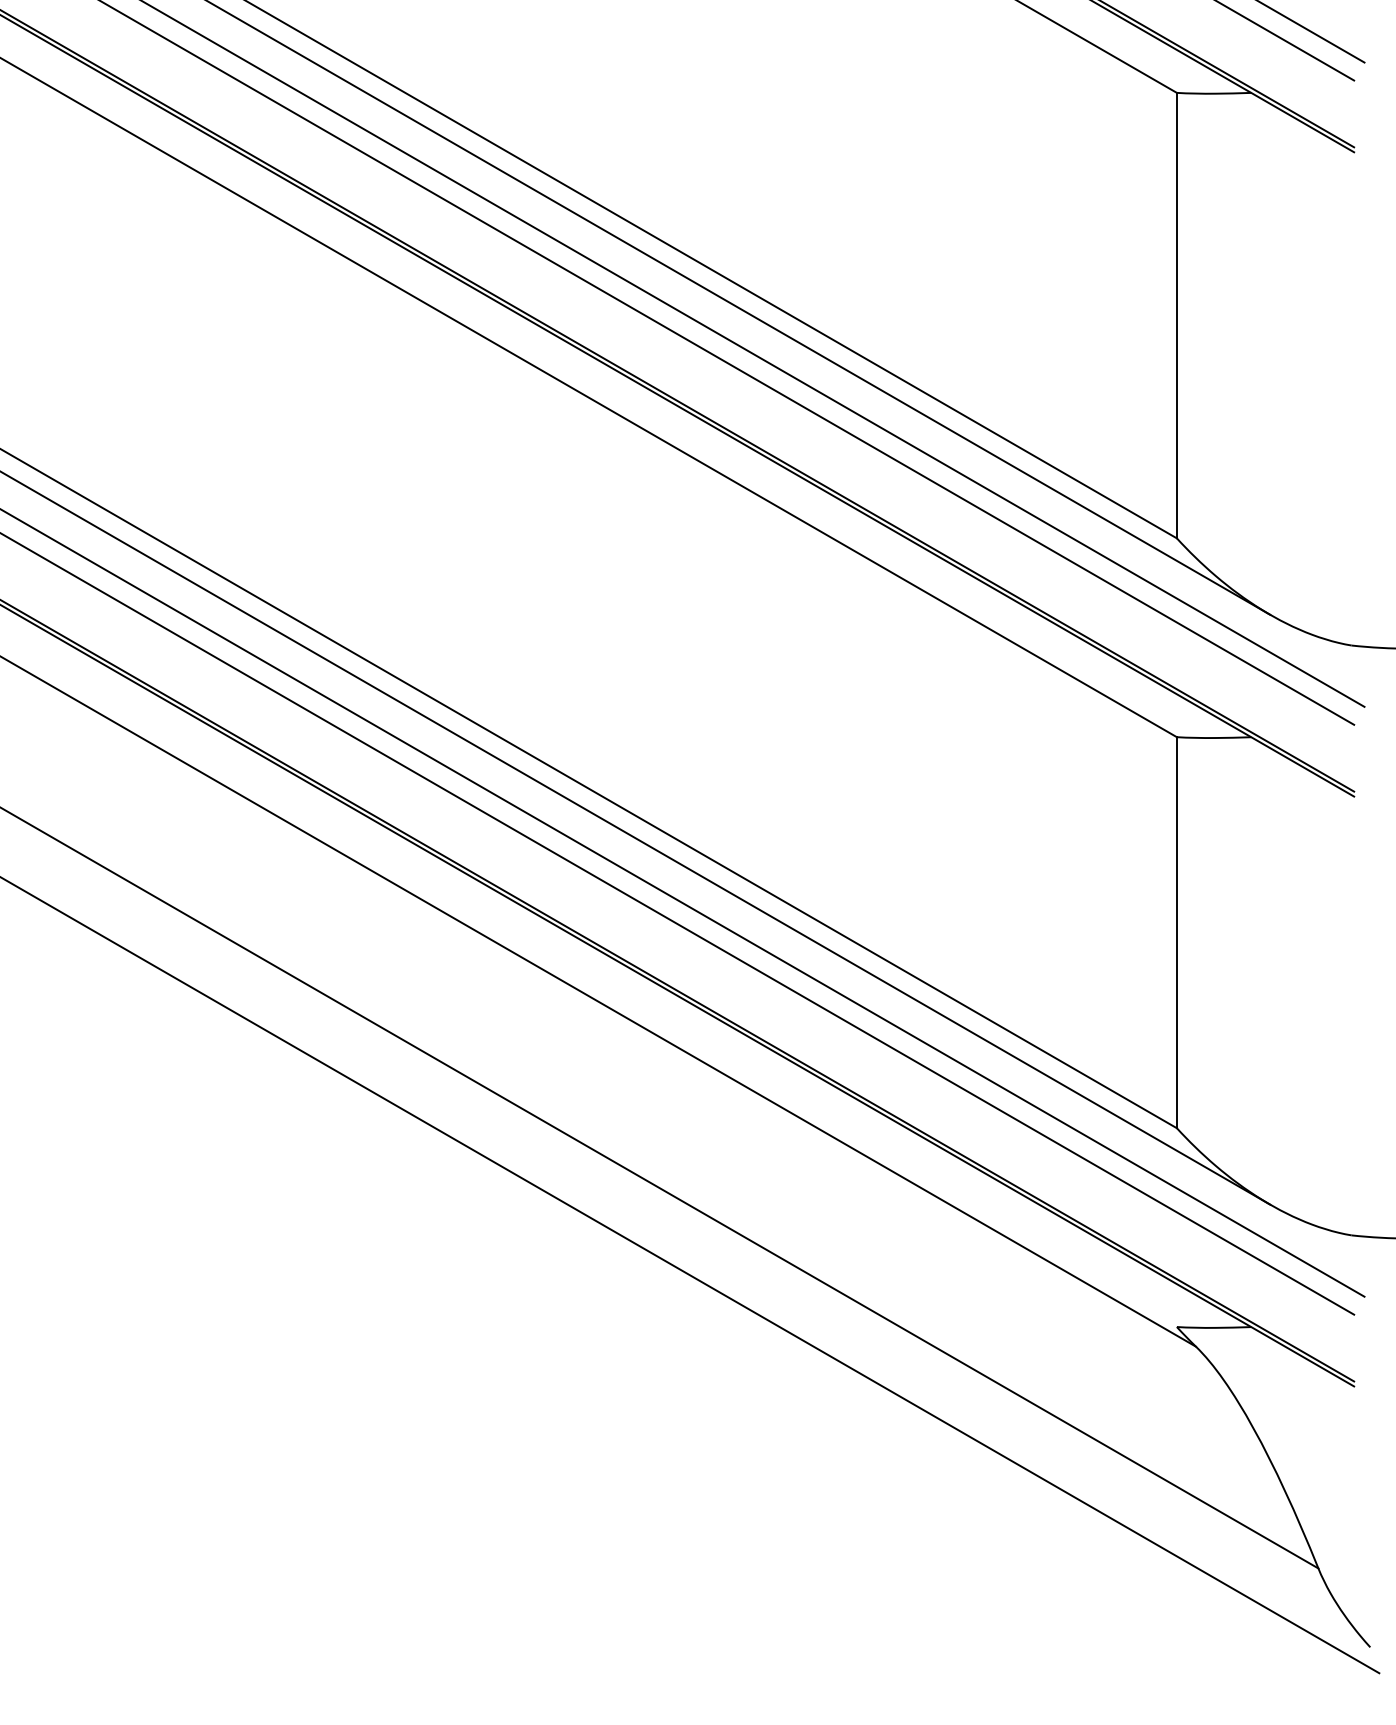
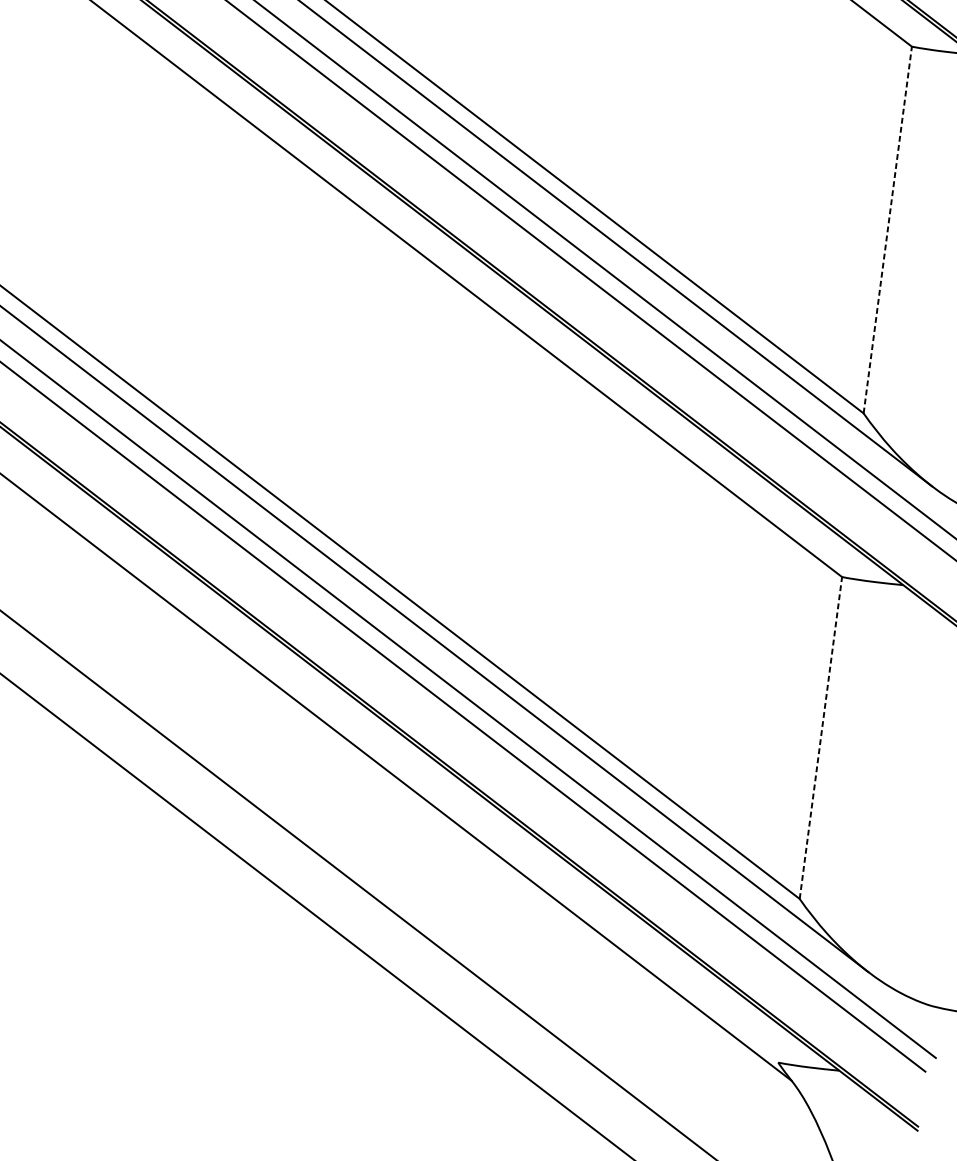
line: (1176, 315) -> (887, 229), solid -> dashed
line: (1176, 932) -> (820, 737), solid -> dashed

